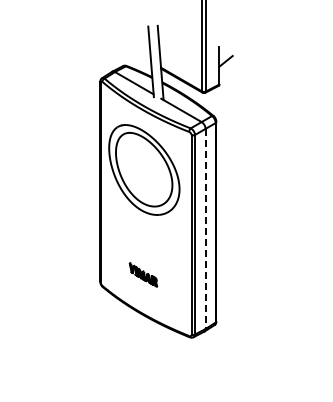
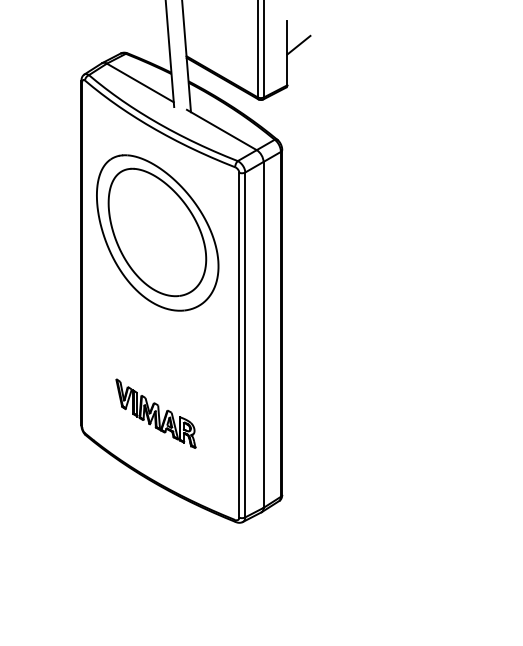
line: (205, 229) -> (263, 335), dashed -> solid
part: (143, 274) -> (156, 413), size x1.67

